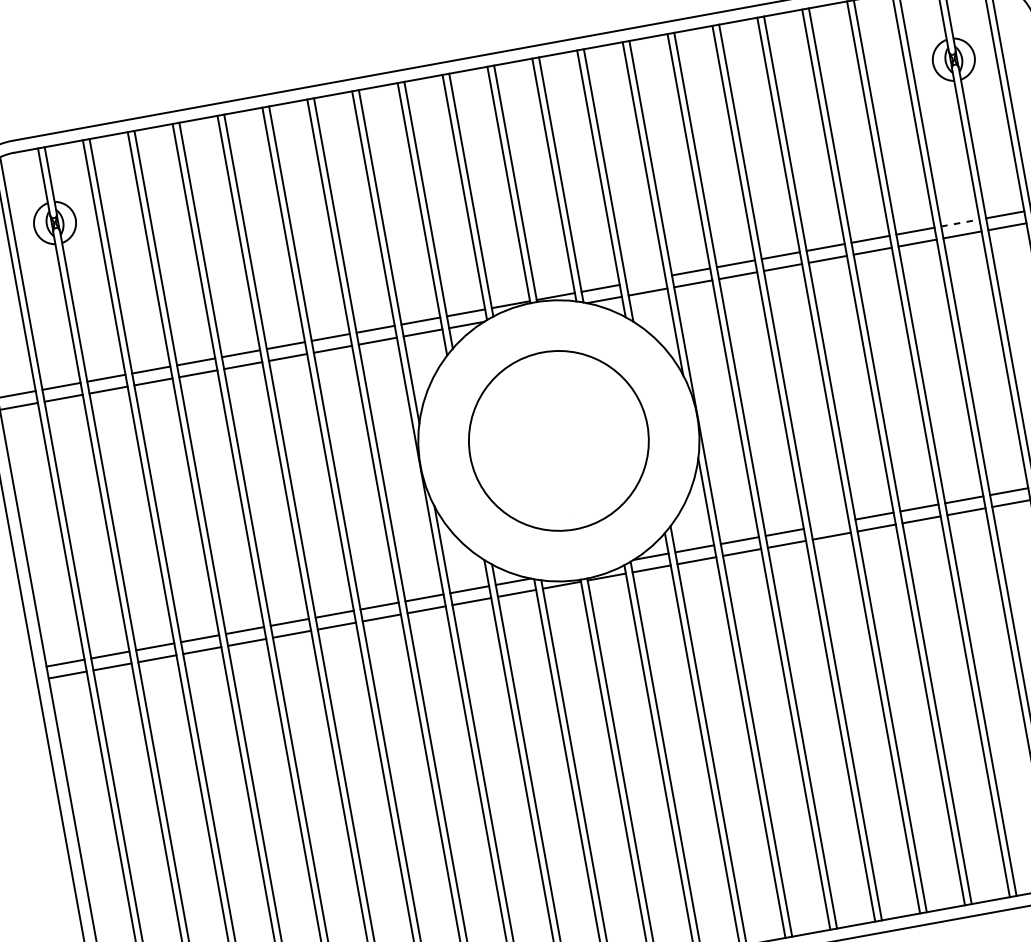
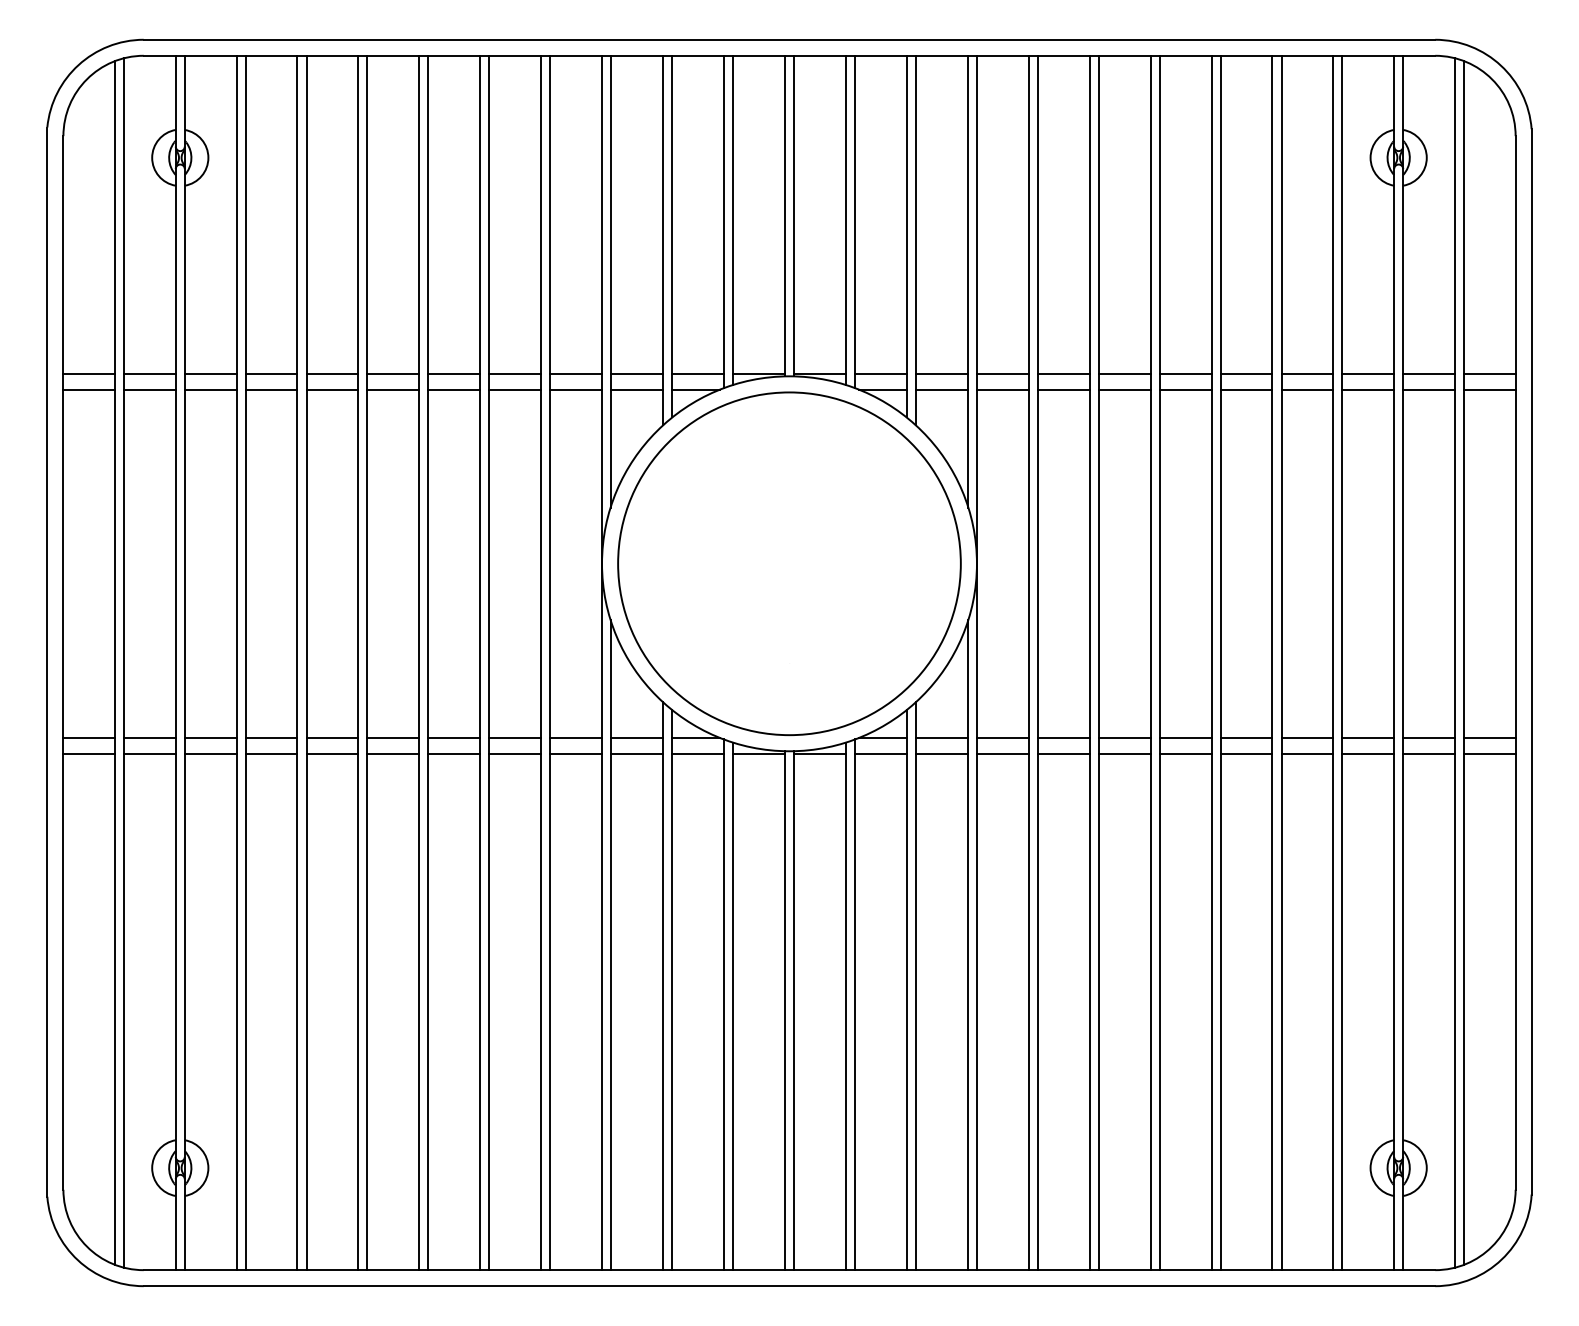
line: (960, 222) -> (1368, 373), dashed -> solid
line: (645, 280) -> (941, 373), added
circle: (558, 440) -> (789, 563), size x1.43
line: (829, 524) -> (1124, 737), added

